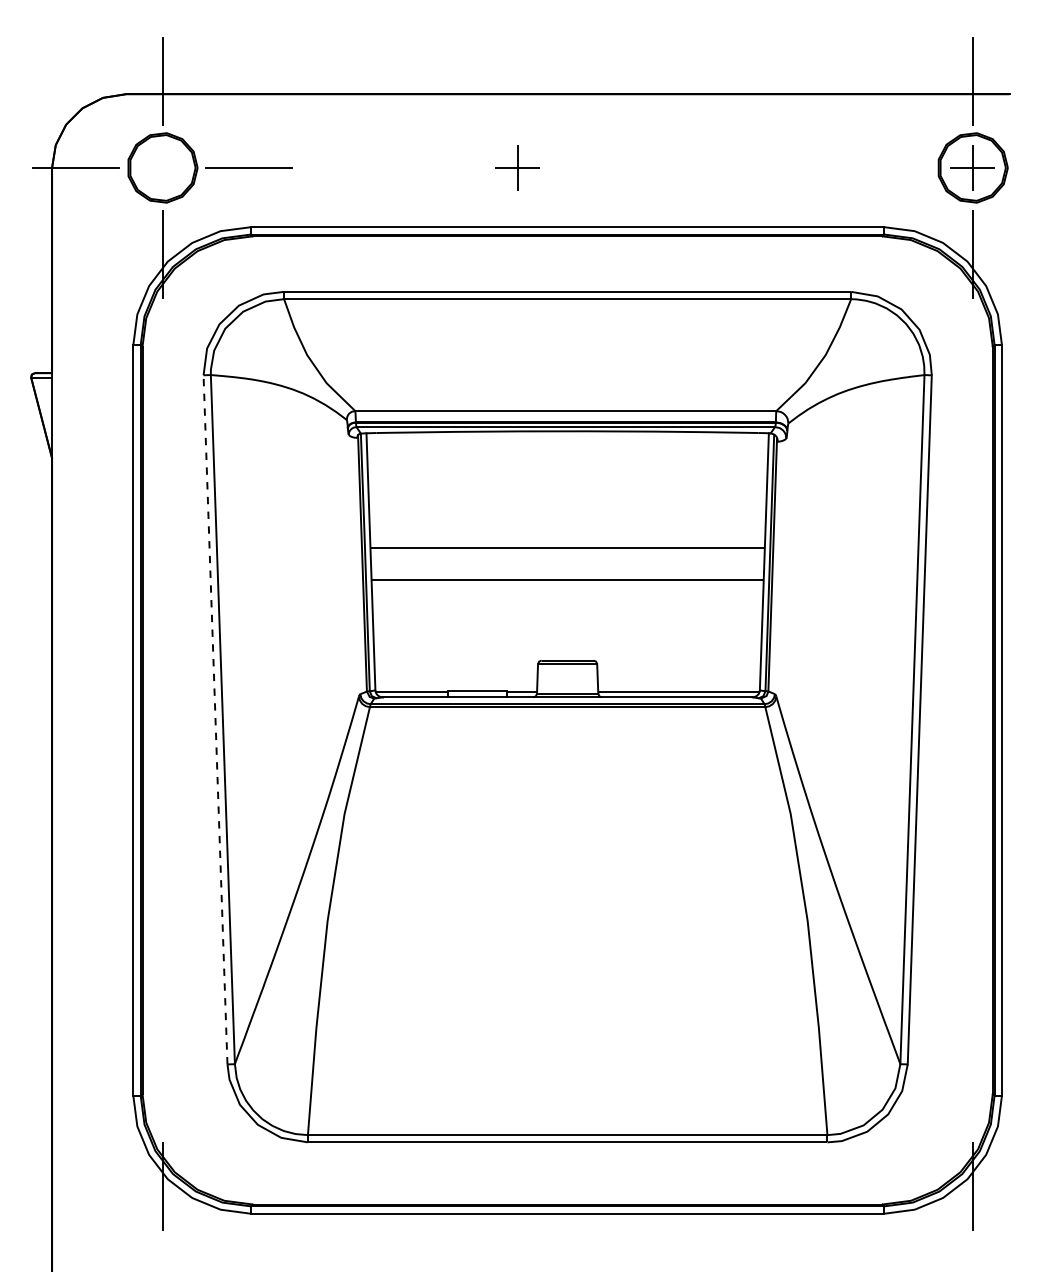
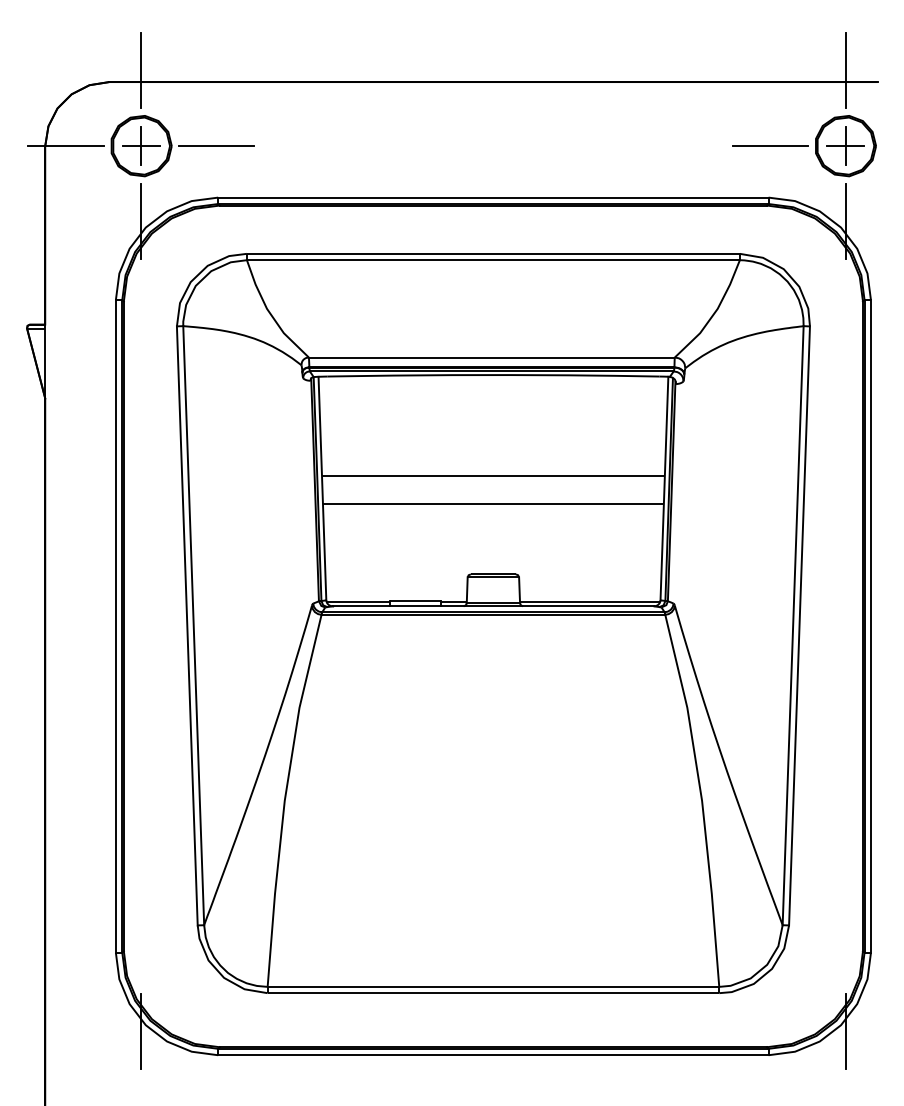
part: (517, 167) -> (141, 145), moved
line: (885, 167) -> (769, 145), added
line: (215, 719) -> (187, 625), dashed -> solid

